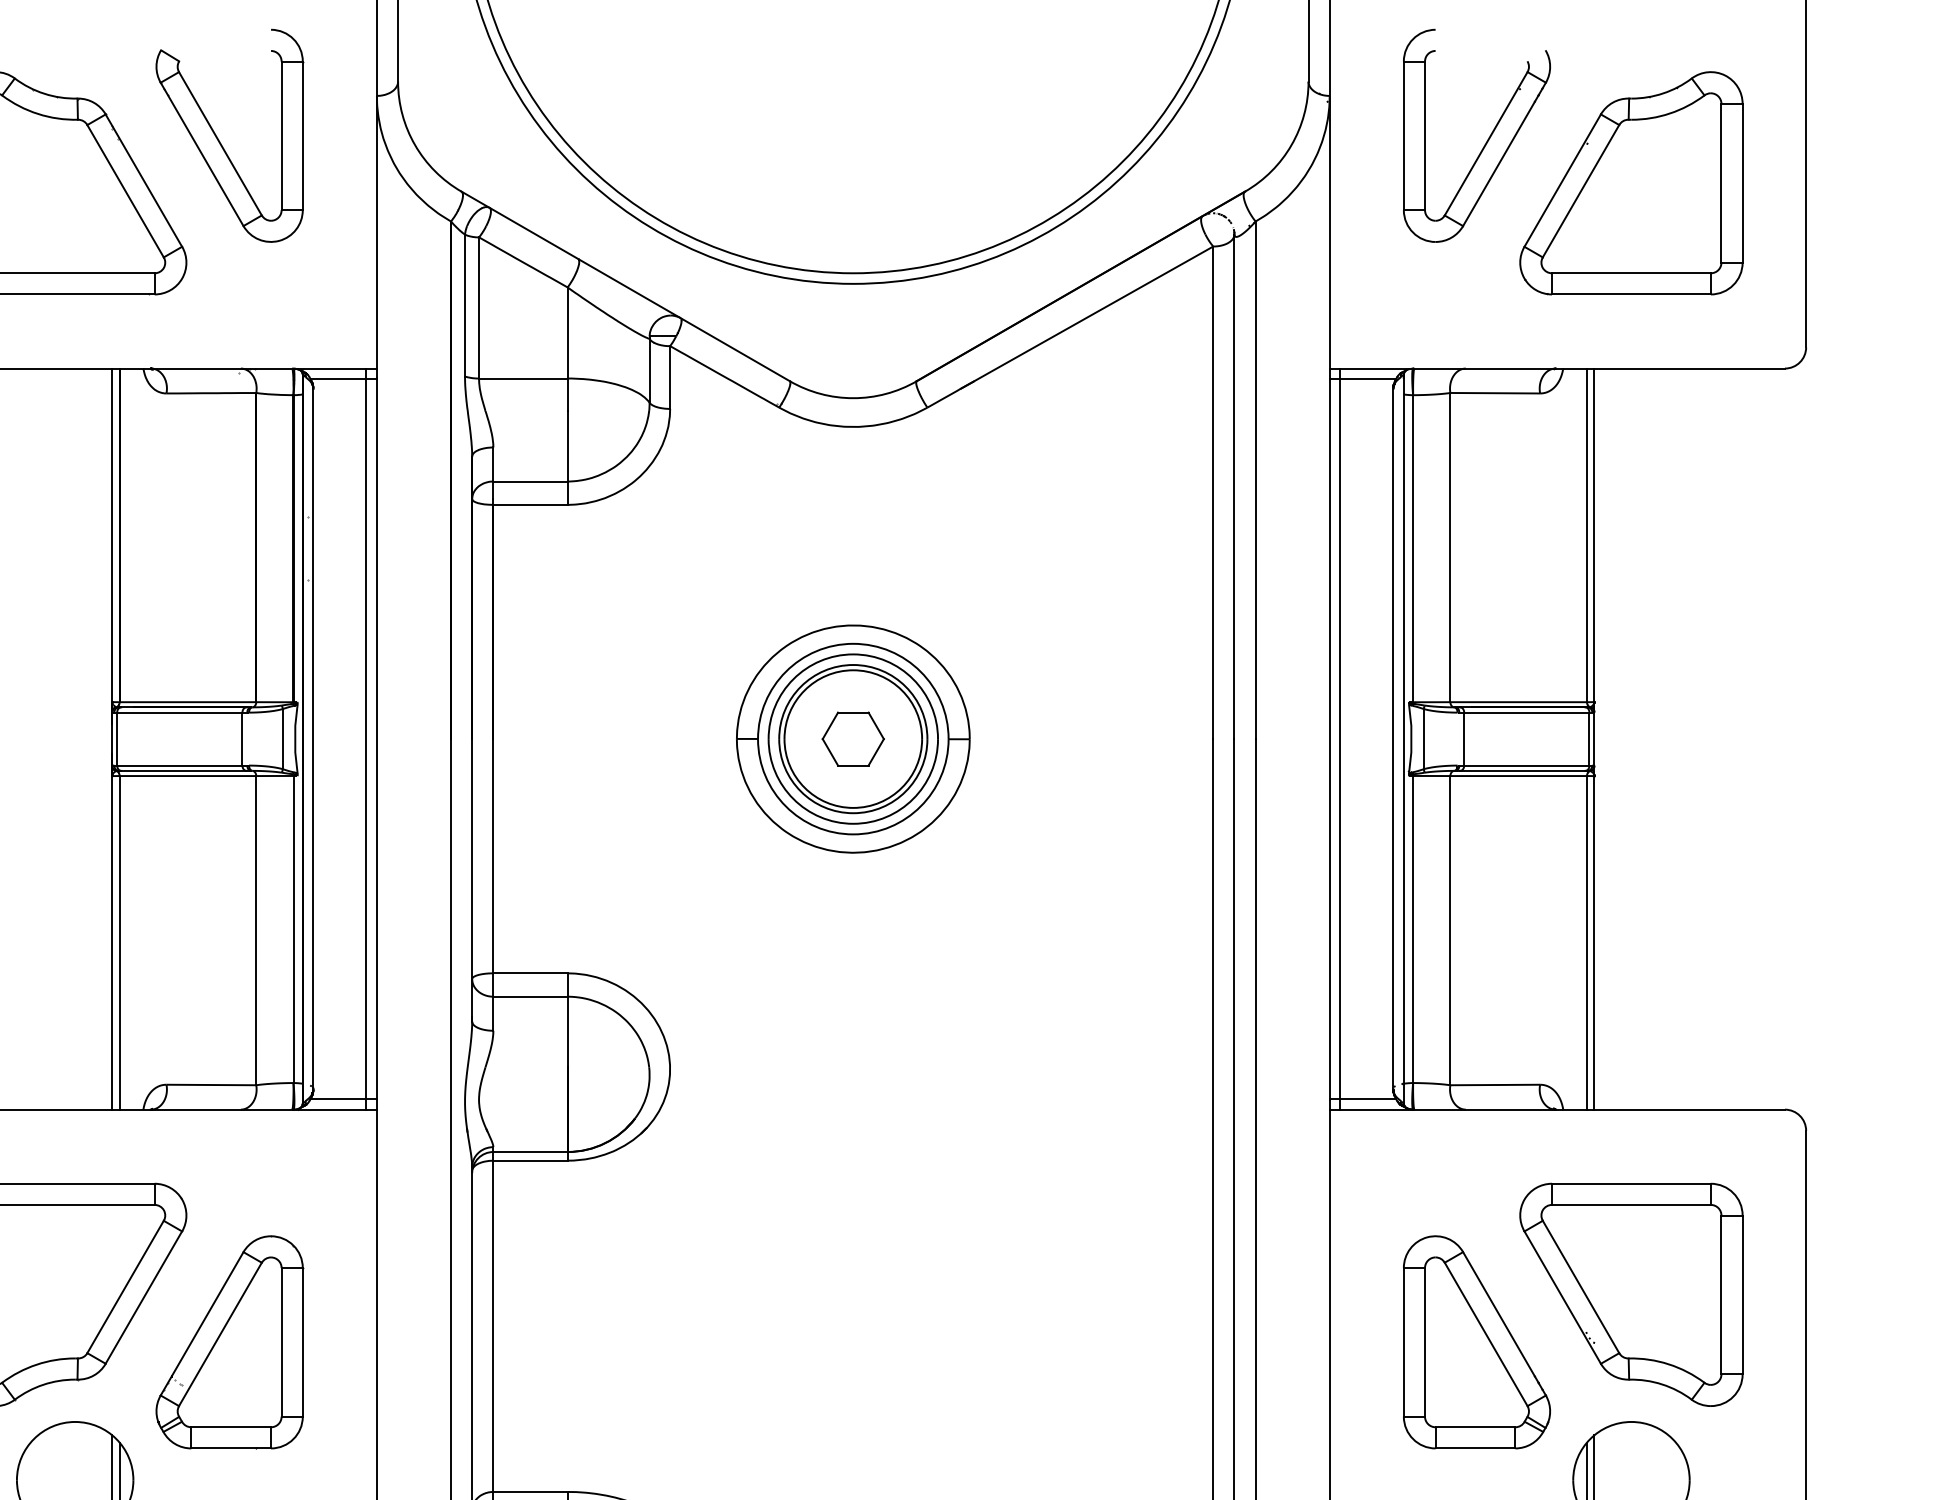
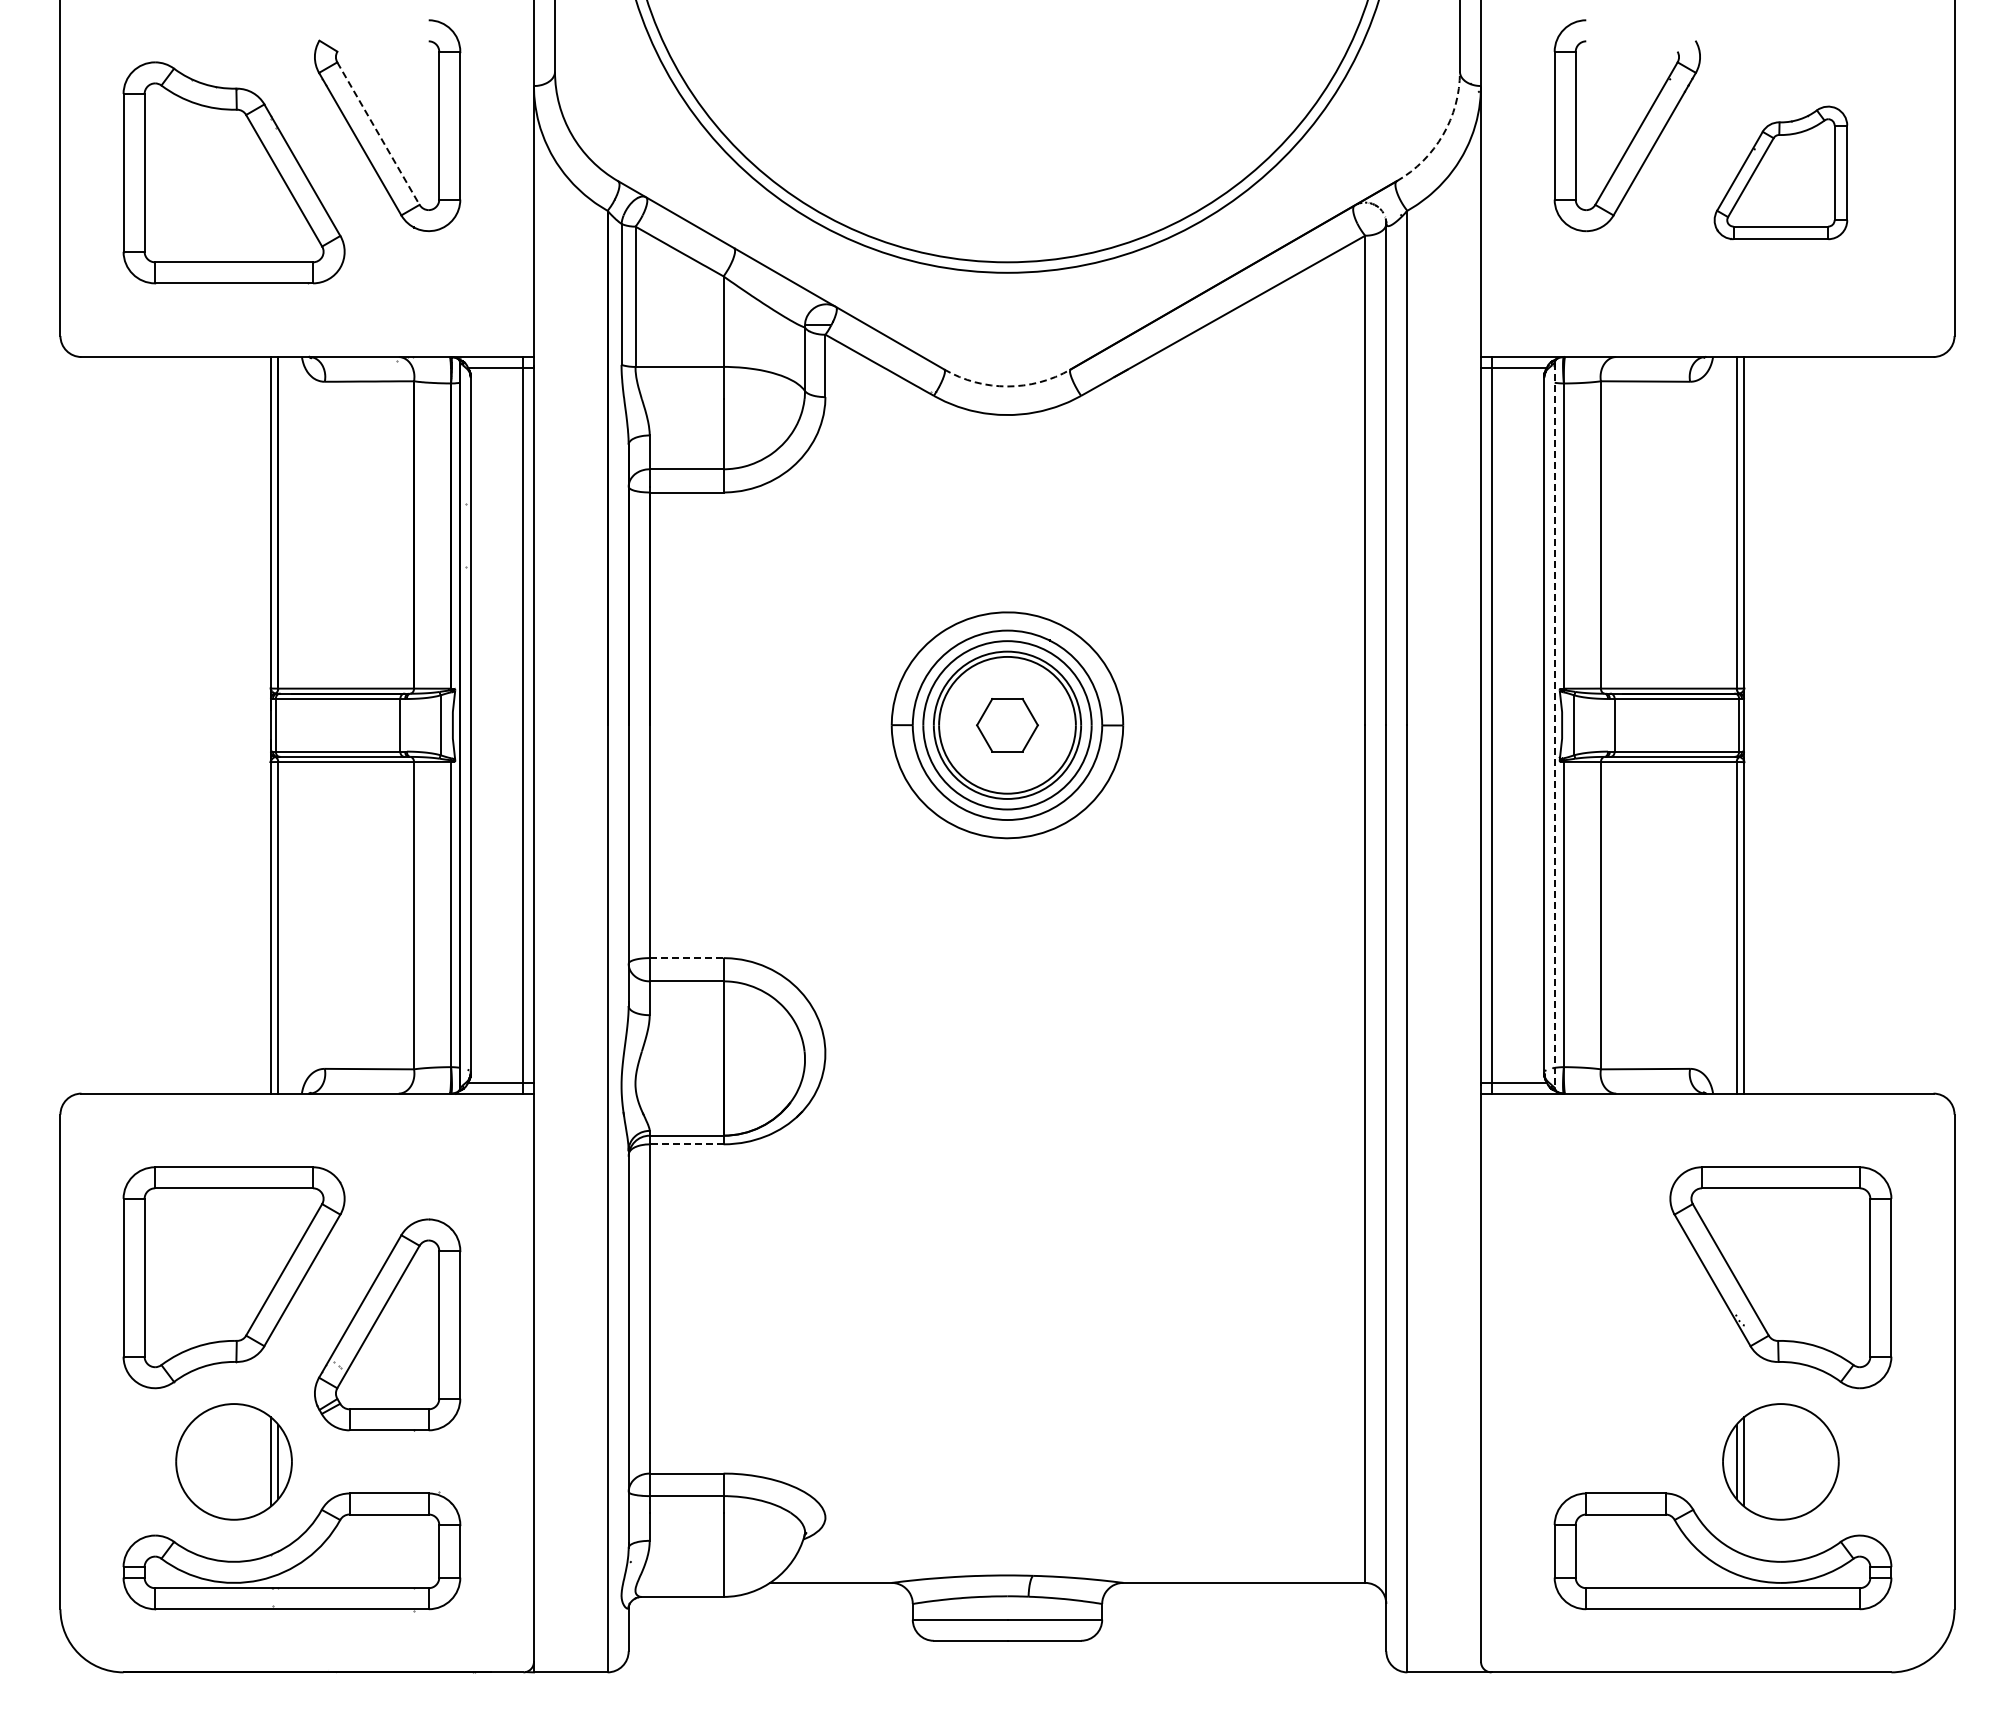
line: (220, 144) -> (378, 134), solid -> dashed
arc: (1291, 144) -> (1443, 134), solid -> dashed
part: (1631, 182) -> (1780, 172), size x0.6
arc: (853, 398) -> (1007, 386), solid -> dashed
line: (1403, 739) -> (1554, 725), solid -> dashed
line: (530, 973) -> (686, 958), solid -> dashed
line: (530, 1160) -> (686, 1144), solid -> dashed
part: (1476, 1341) -> (1626, 1324), removed

